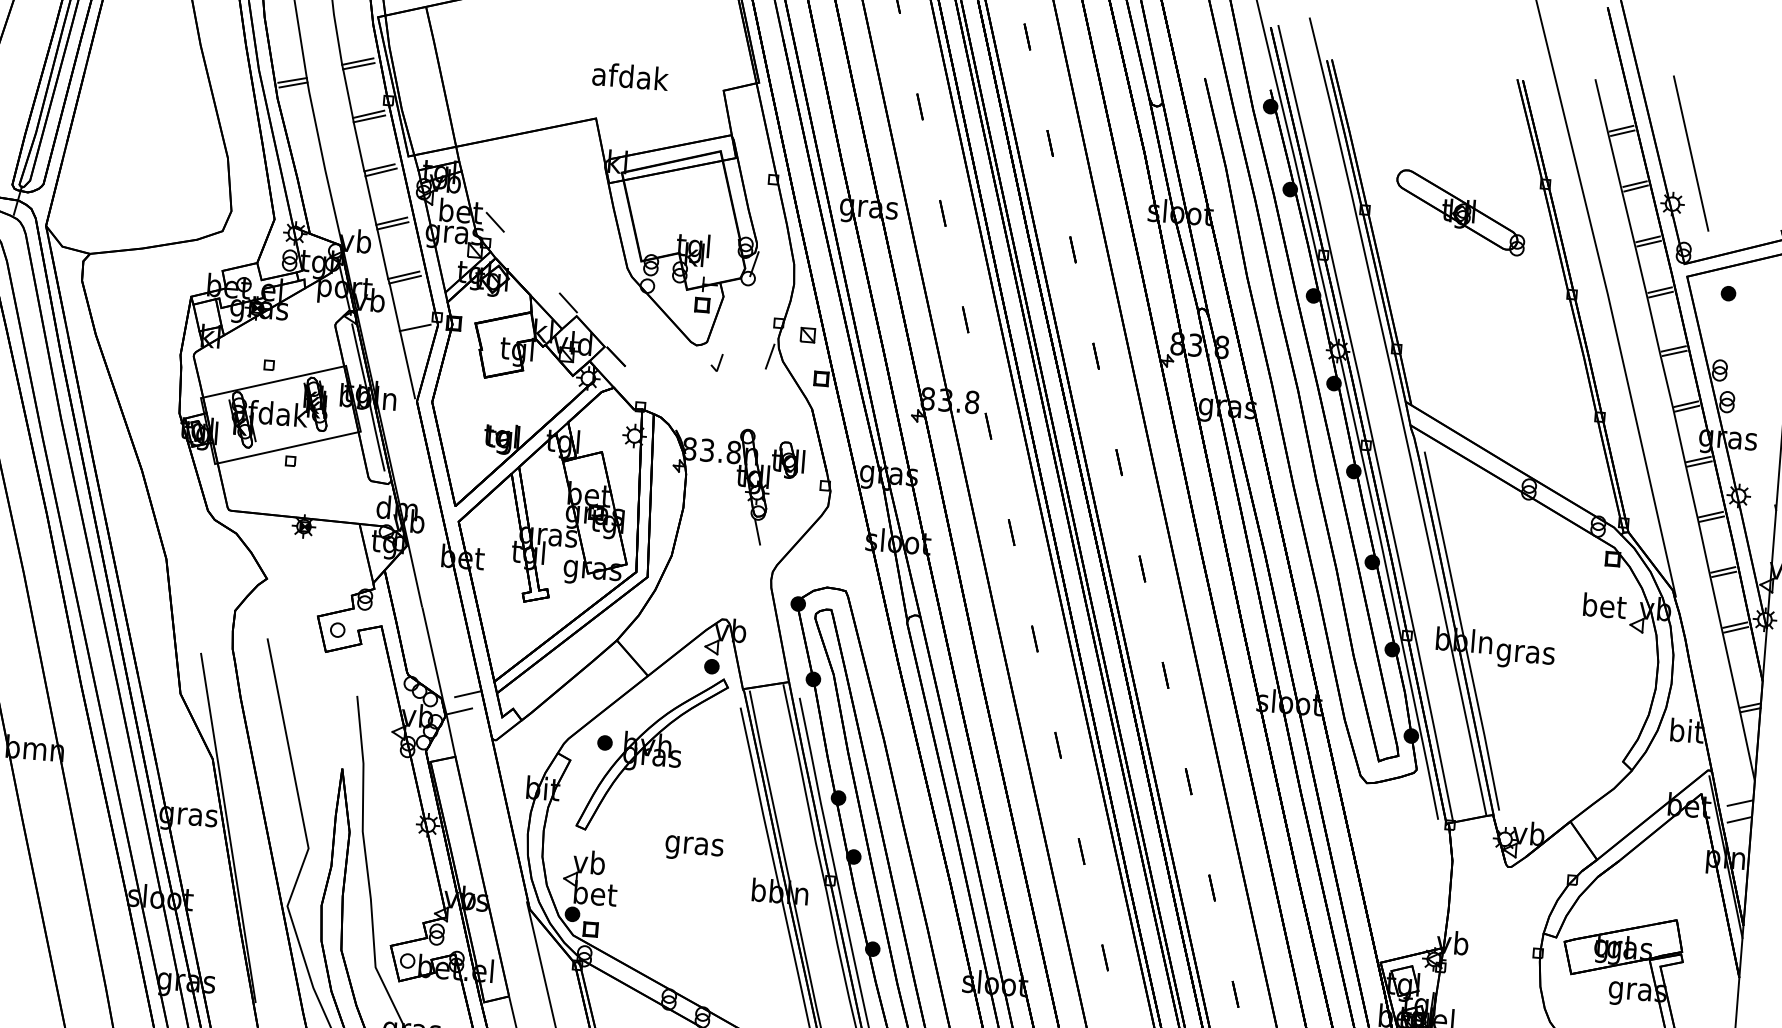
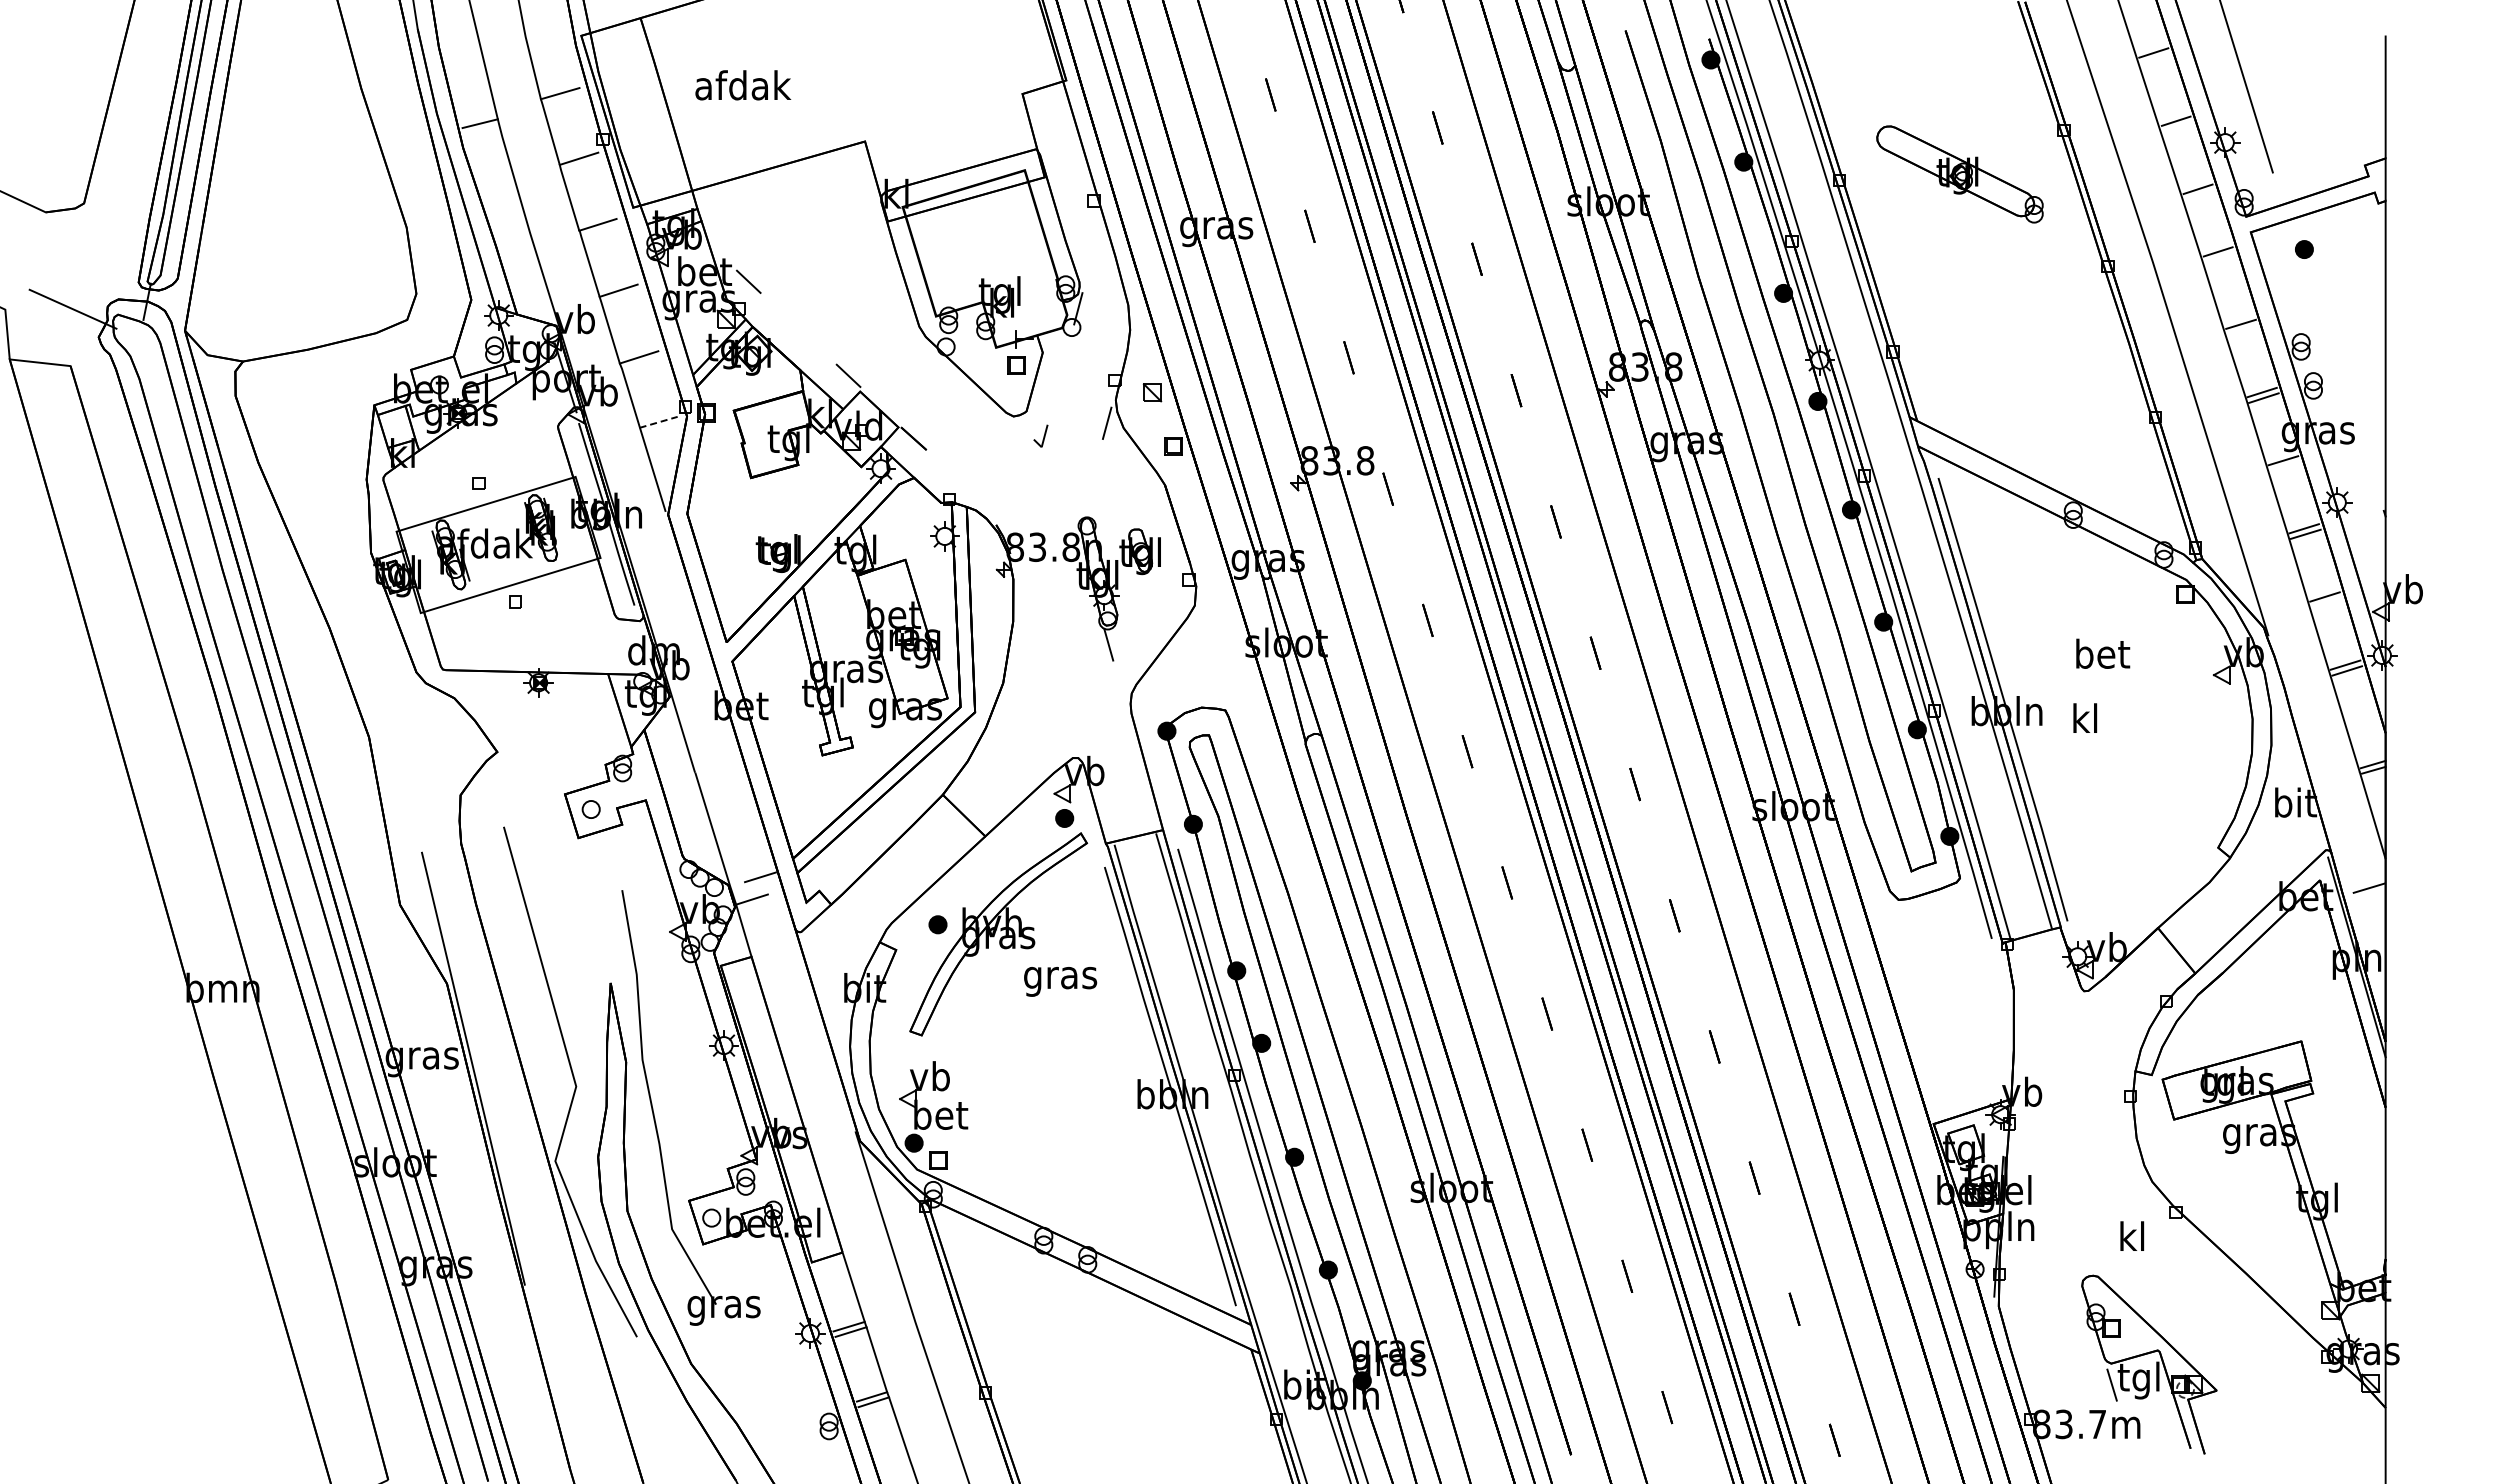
line: (358, 65) -> (561, 98), removed
text: (630, 76) -> (743, 85), moved
line: (293, 84) -> (481, 128), removed
line: (369, 118) -> (580, 164), removed
line: (1622, 133) -> (2155, 58), removed
line: (381, 172) -> (600, 230), removed
line: (1635, 188) -> (2177, 126), removed
line: (392, 225) -> (620, 296), removed
line: (1648, 243) -> (2199, 194), removed
line: (404, 279) -> (640, 362), removed
line: (1660, 294) -> (2219, 257), removed
line: (415, 328) -> (658, 422), solid -> dashed
line: (1674, 353) -> (2242, 329), removed
line: (1699, 463) -> (2284, 465), removed
line: (1724, 574) -> (2326, 602), removed
text: (1605, 605) -> (2103, 653), moved
text: (1525, 654) -> (2084, 722), gras -> kl
line: (1738, 820) -> (2369, 909), removed
text: (694, 848) -> (1060, 981), moved

